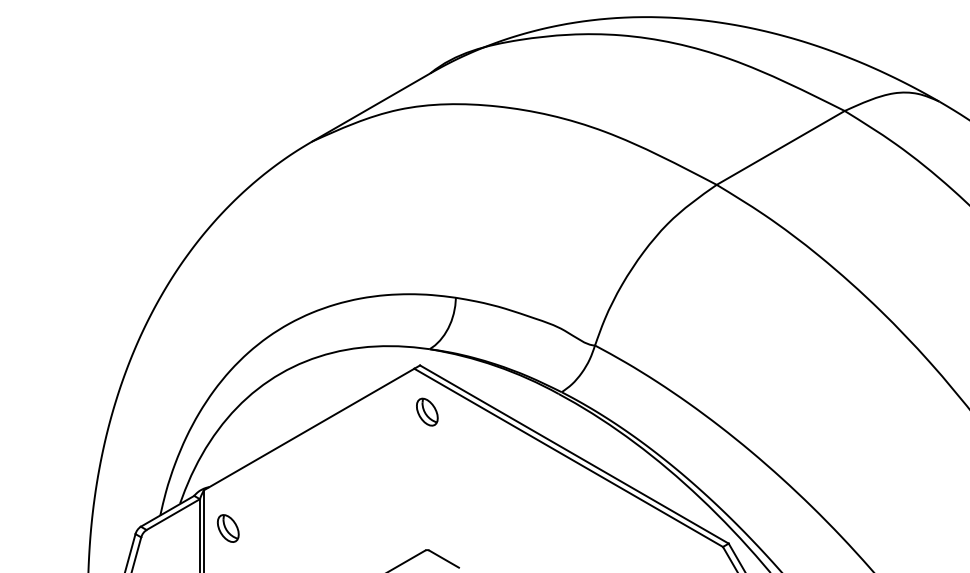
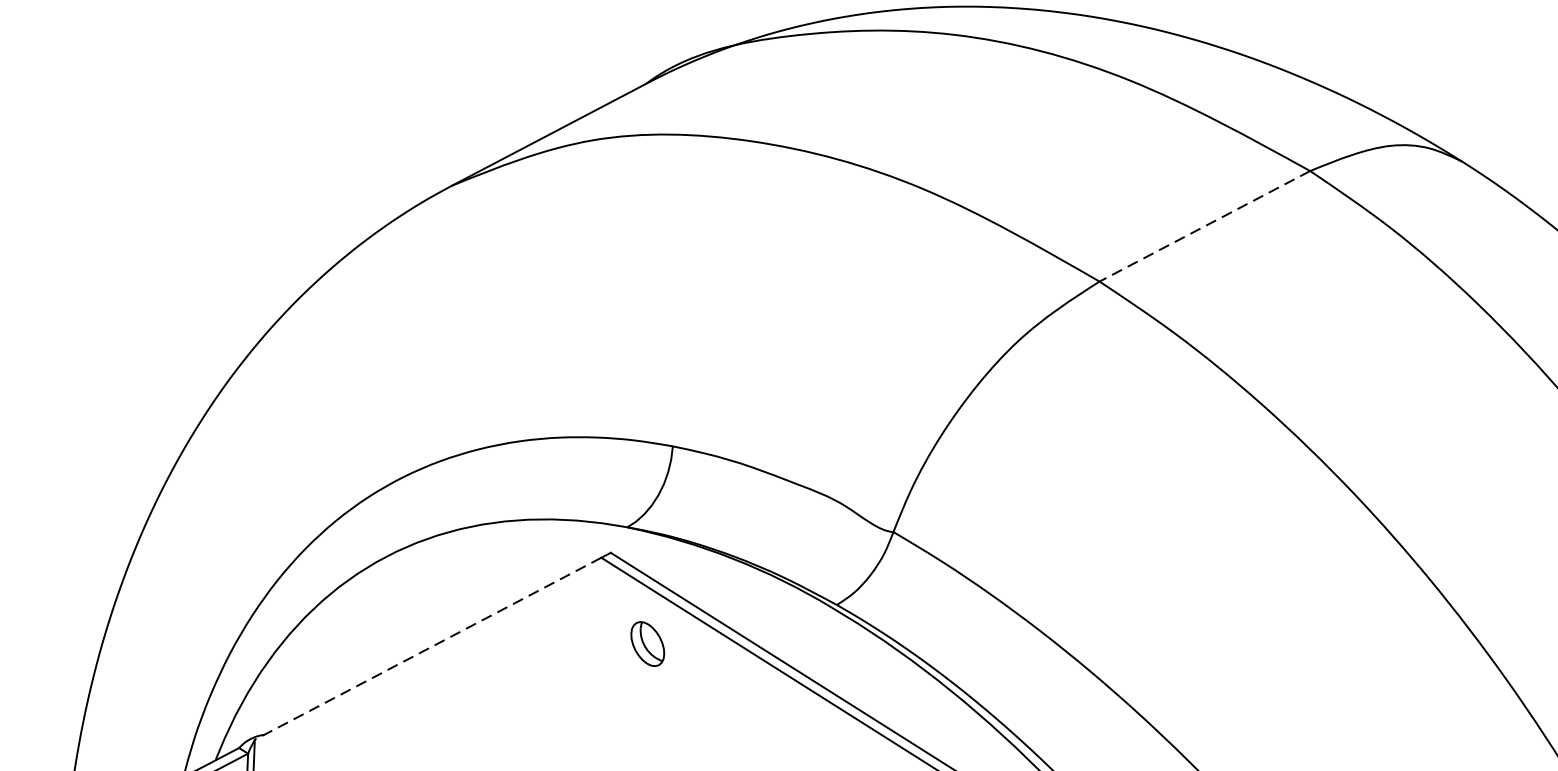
line: (780, 147) -> (1204, 225), solid -> dashed
part: (427, 411) -> (648, 642), moved
line: (309, 429) -> (428, 648), solid -> dashed

